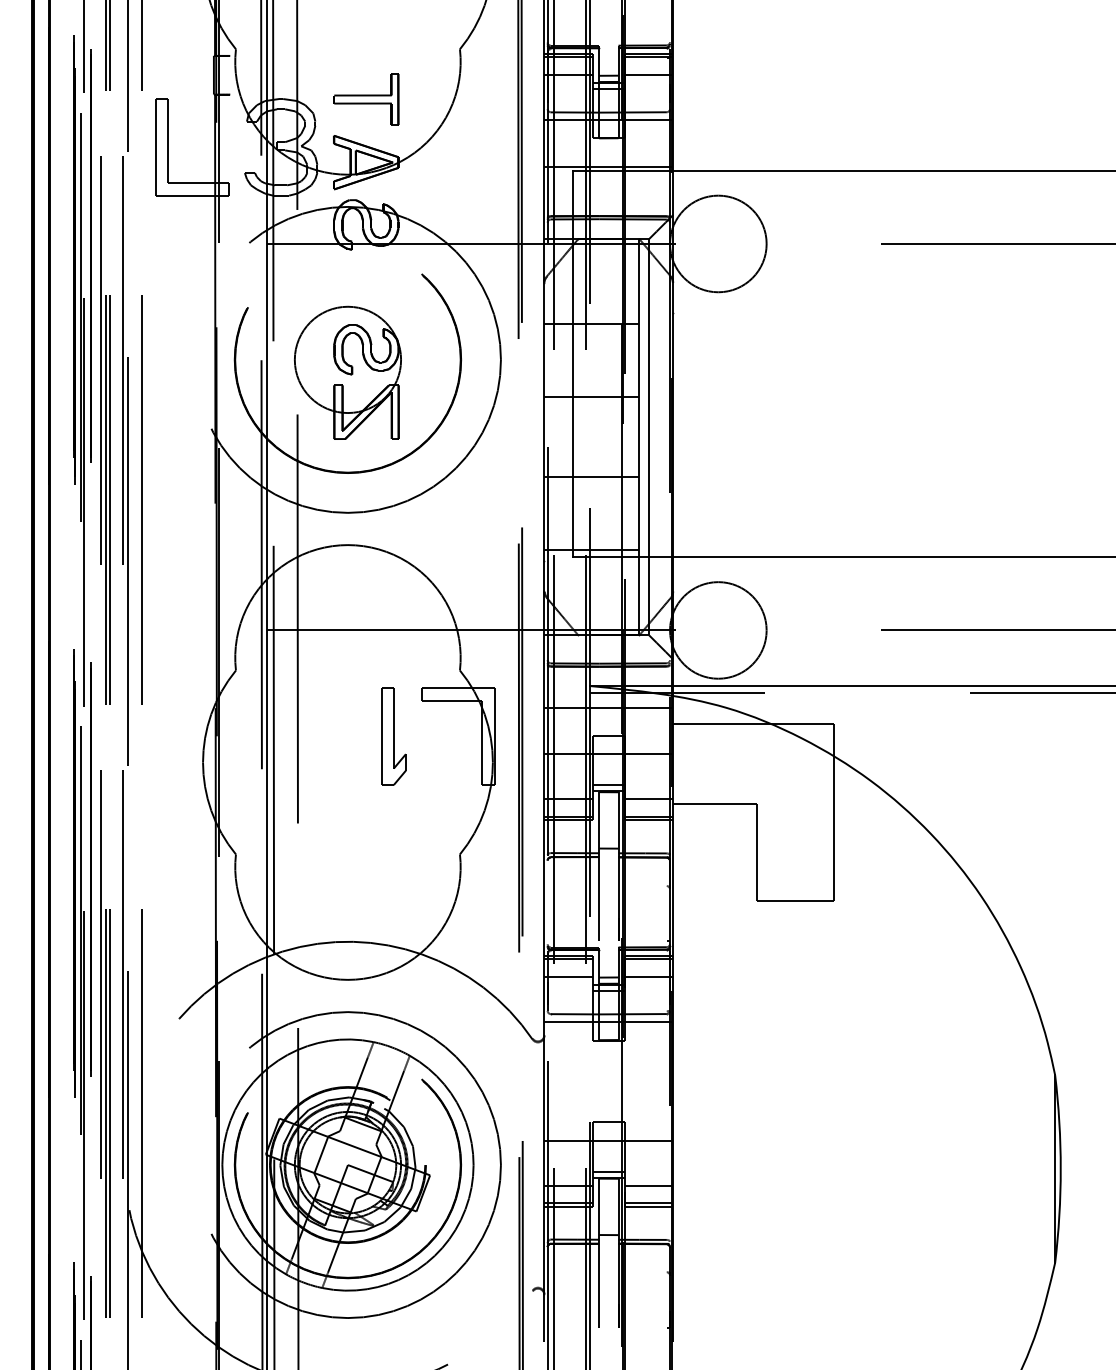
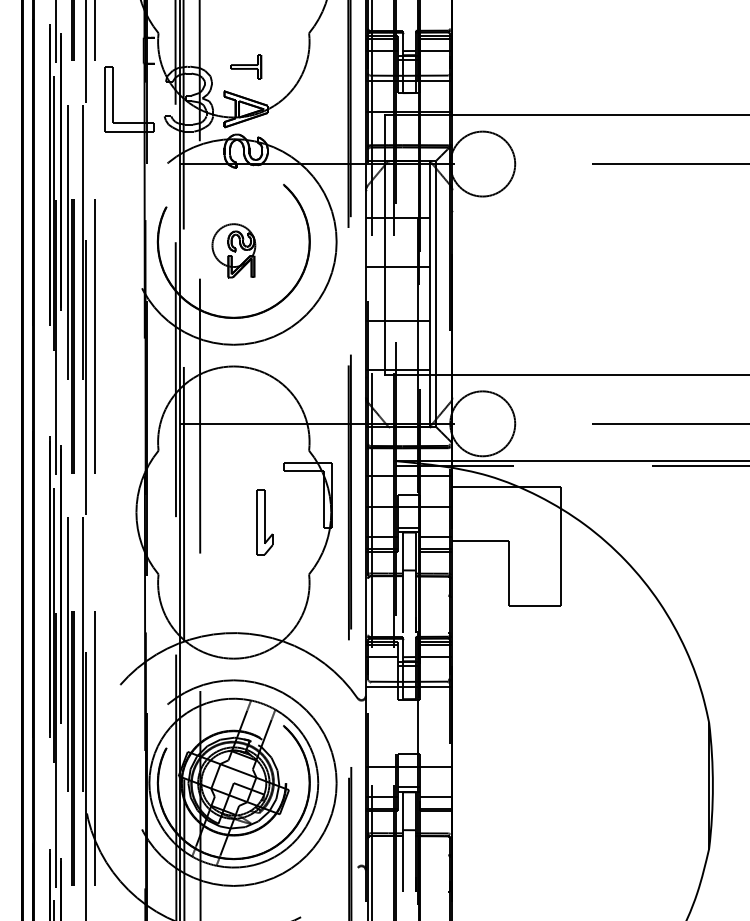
part: (365, 98) -> (245, 66), size x0.7
part: (347, 372) -> (233, 250), size x0.6
part: (393, 737) -> (264, 522), moved

